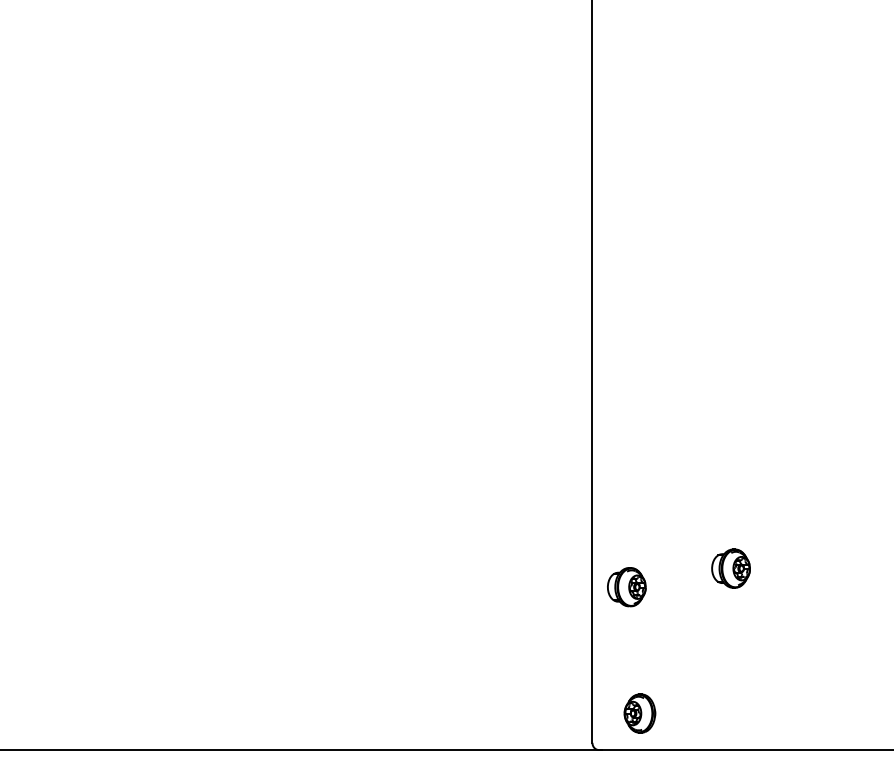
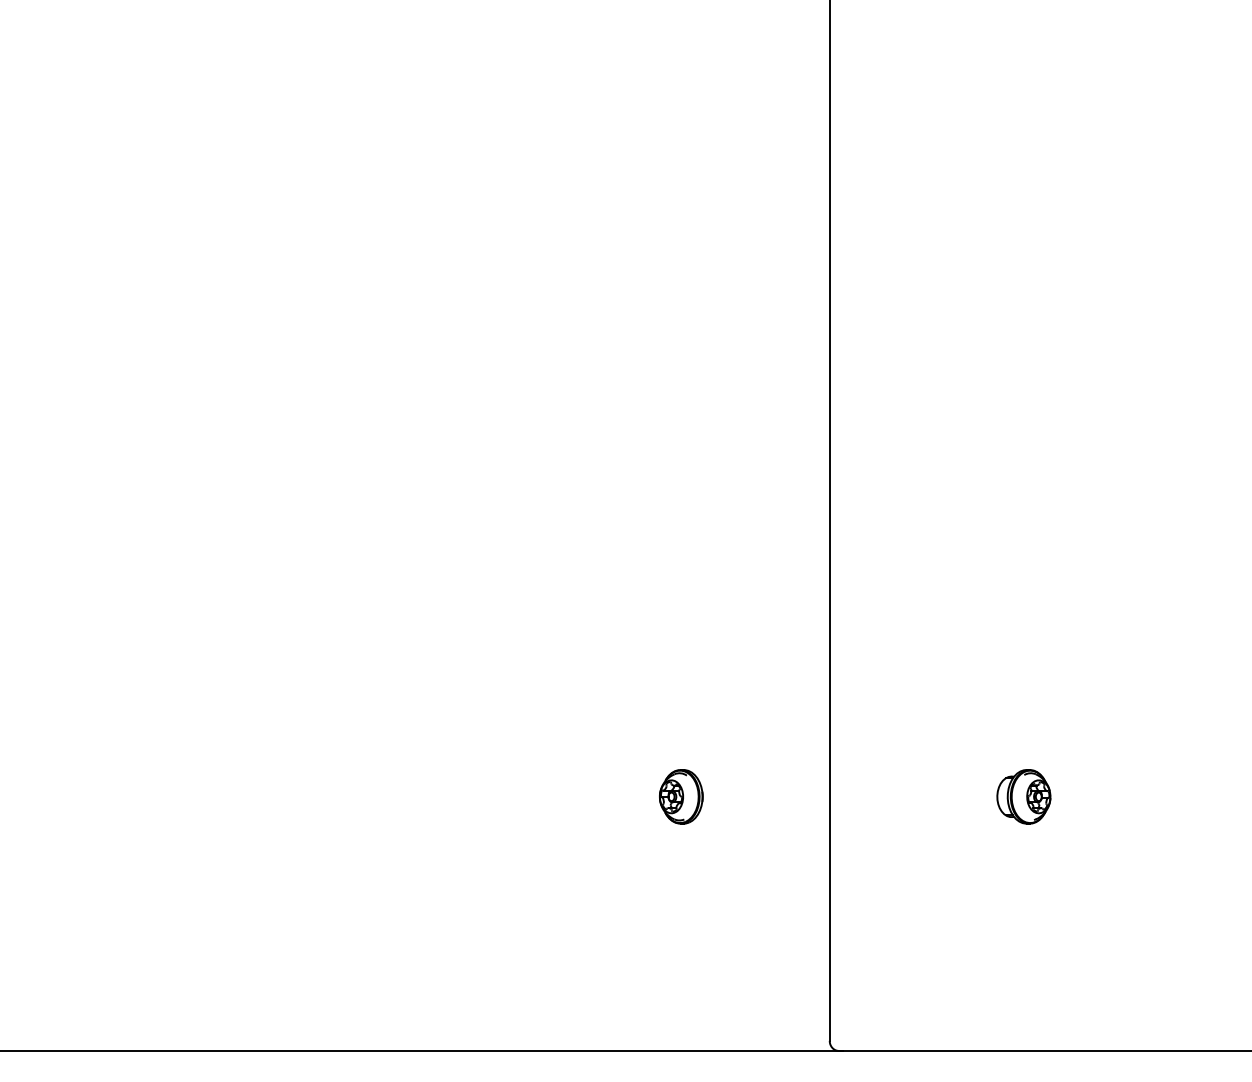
part: (626, 586) -> (877, 822), removed
part: (640, 713) -> (681, 796), moved

